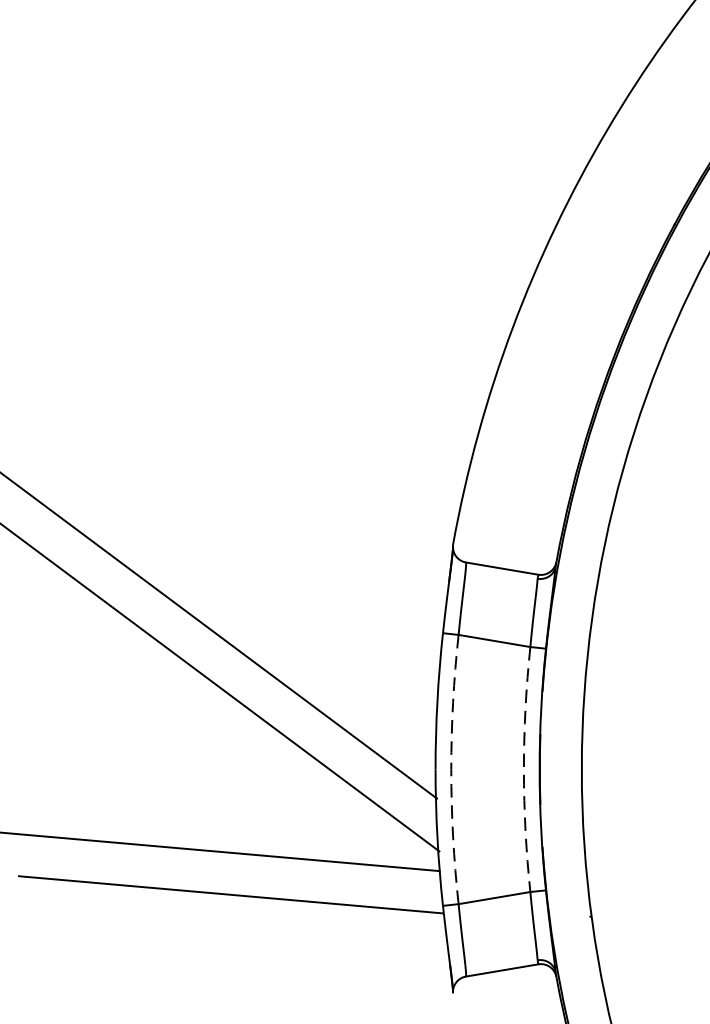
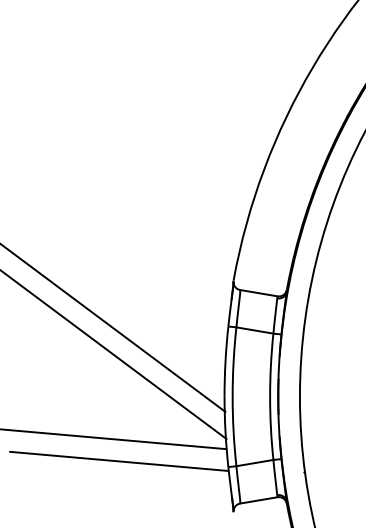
arc: (450, 768) -> (232, 396), dashed -> solid
arc: (524, 768) -> (270, 396), dashed -> solid

